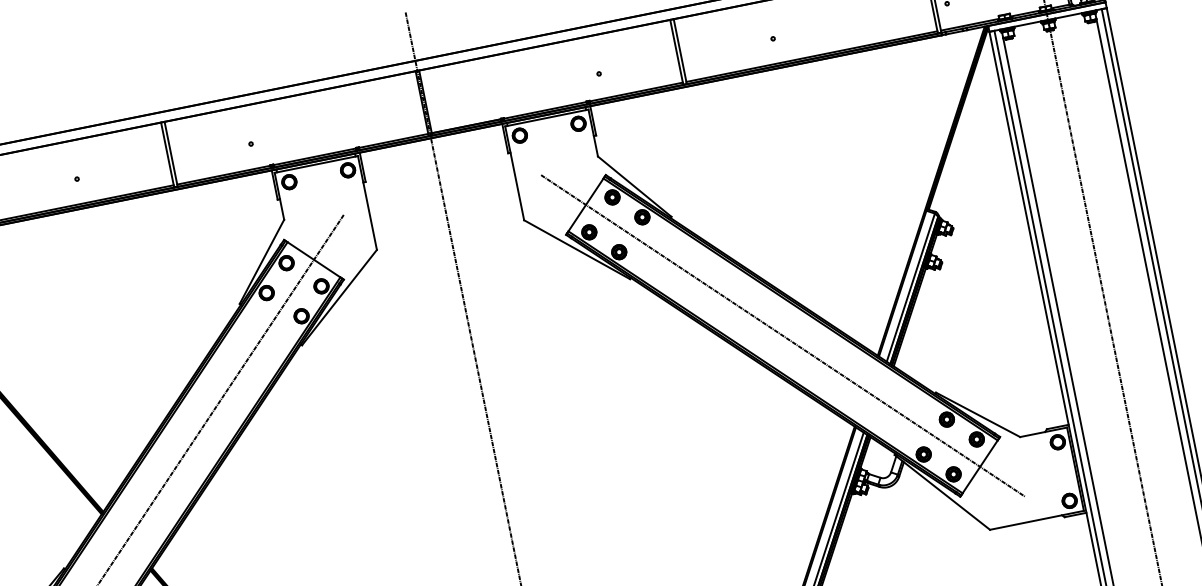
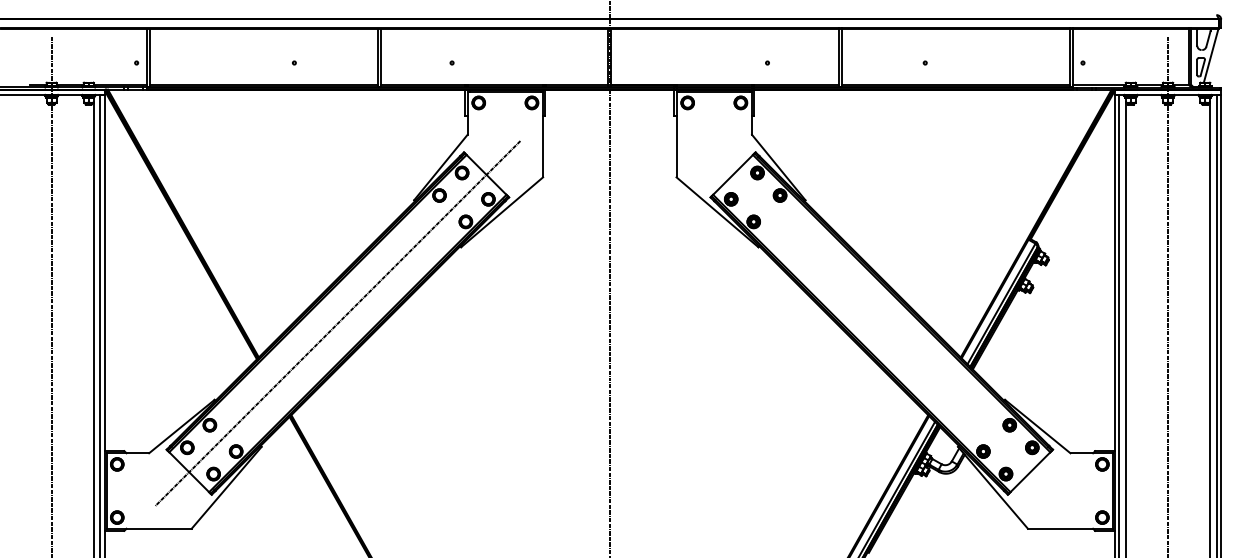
line: (782, 335) -> (881, 323), removed

